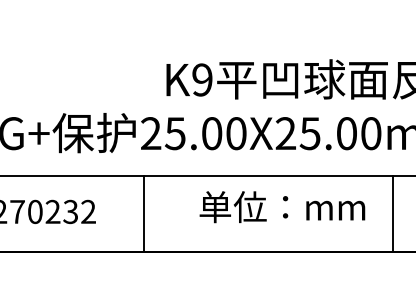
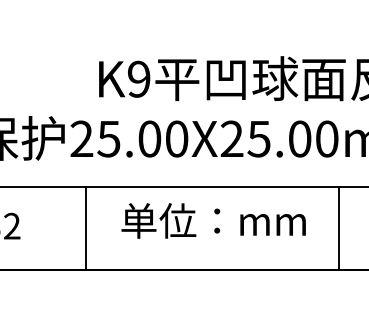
text: (282, 207) -> (213, 221), moved
line: (144, 213) -> (86, 228), moved
line: (393, 213) -> (339, 228), moved

